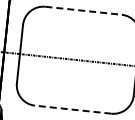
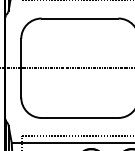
line: (84, 10) -> (80, 18), dashed -> solid
line: (72, 109) -> (79, 117), dashed -> solid

